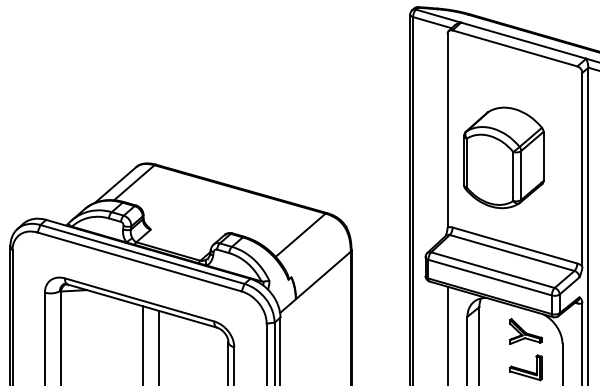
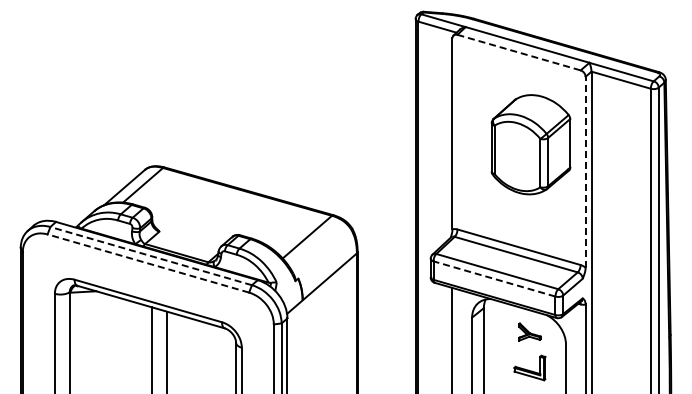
line: (515, 48) -> (519, 52), solid -> dashed
part: (503, 157) -> (530, 144), moved
line: (582, 169) -> (585, 172), solid -> dashed
line: (142, 254) -> (151, 256), solid -> dashed
line: (139, 261) -> (148, 263), solid -> dashed
line: (490, 277) -> (494, 278), solid -> dashed
part: (525, 330) -> (529, 331), size x0.7

